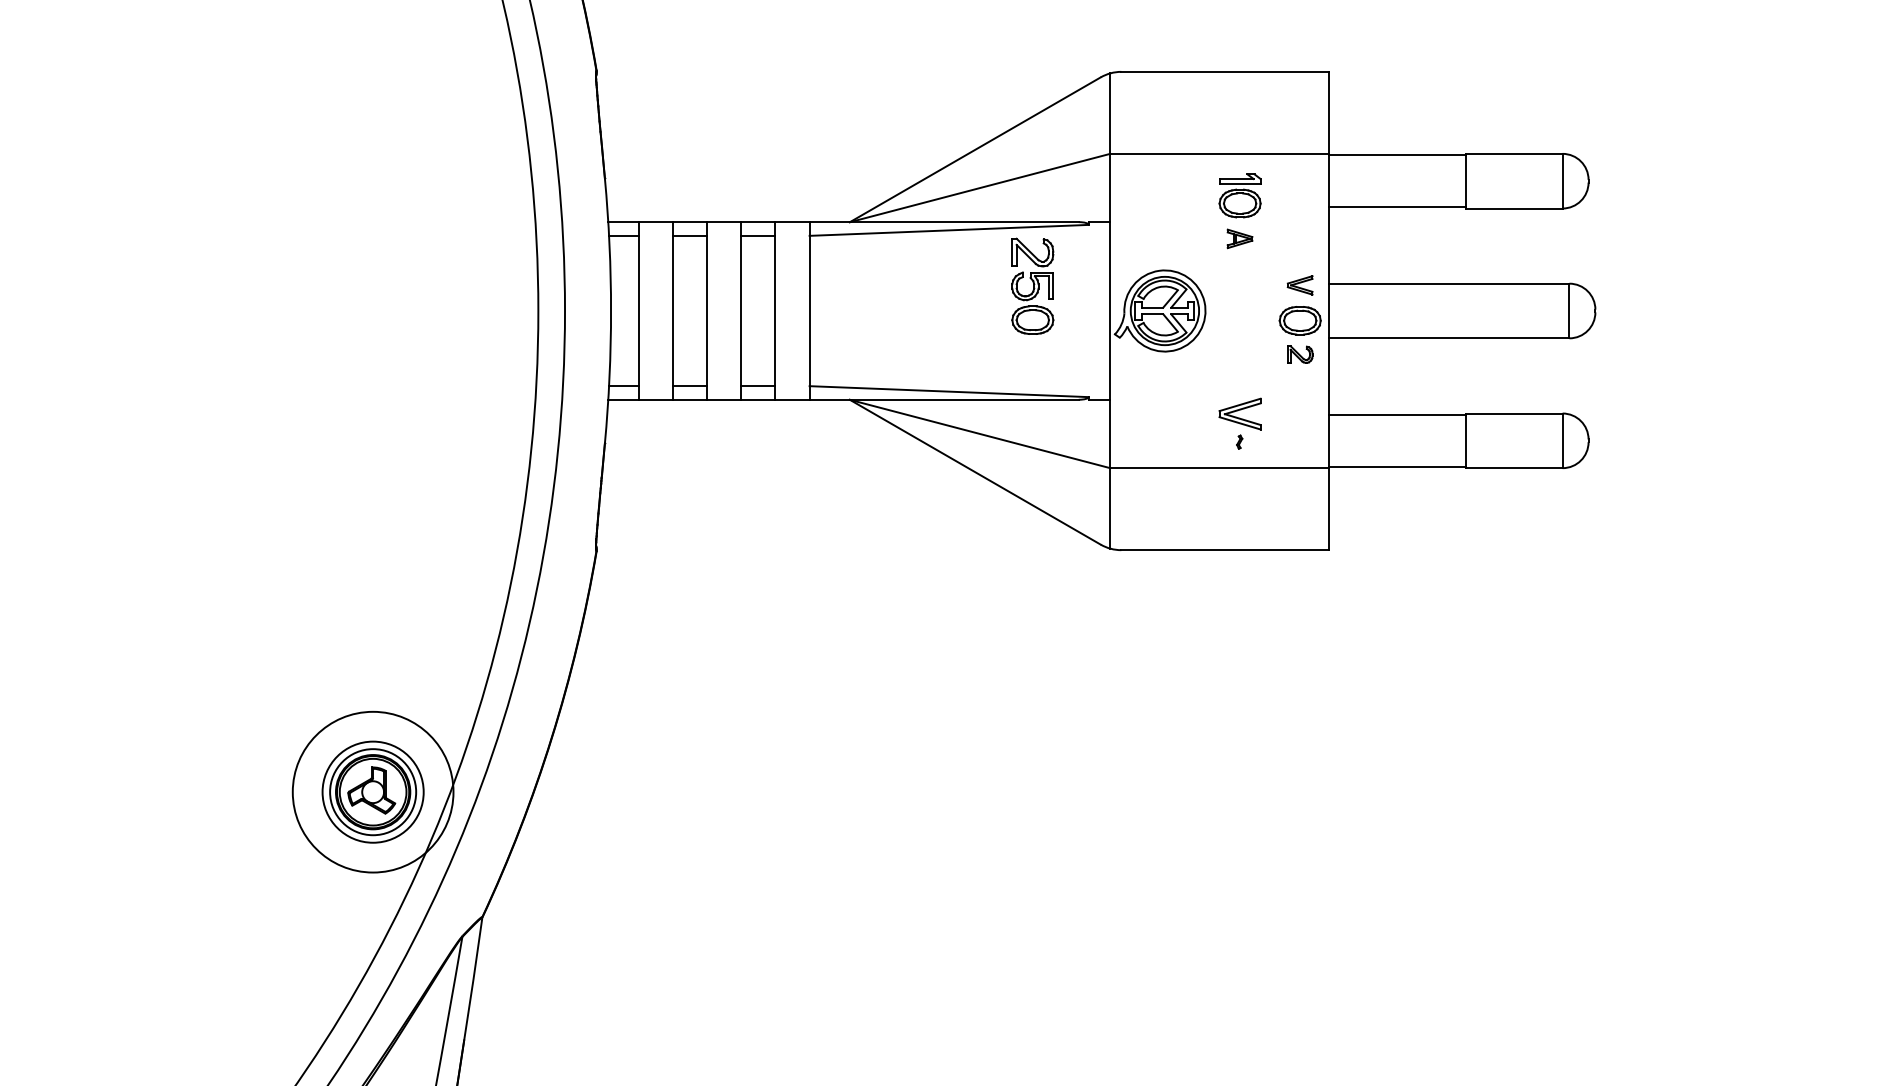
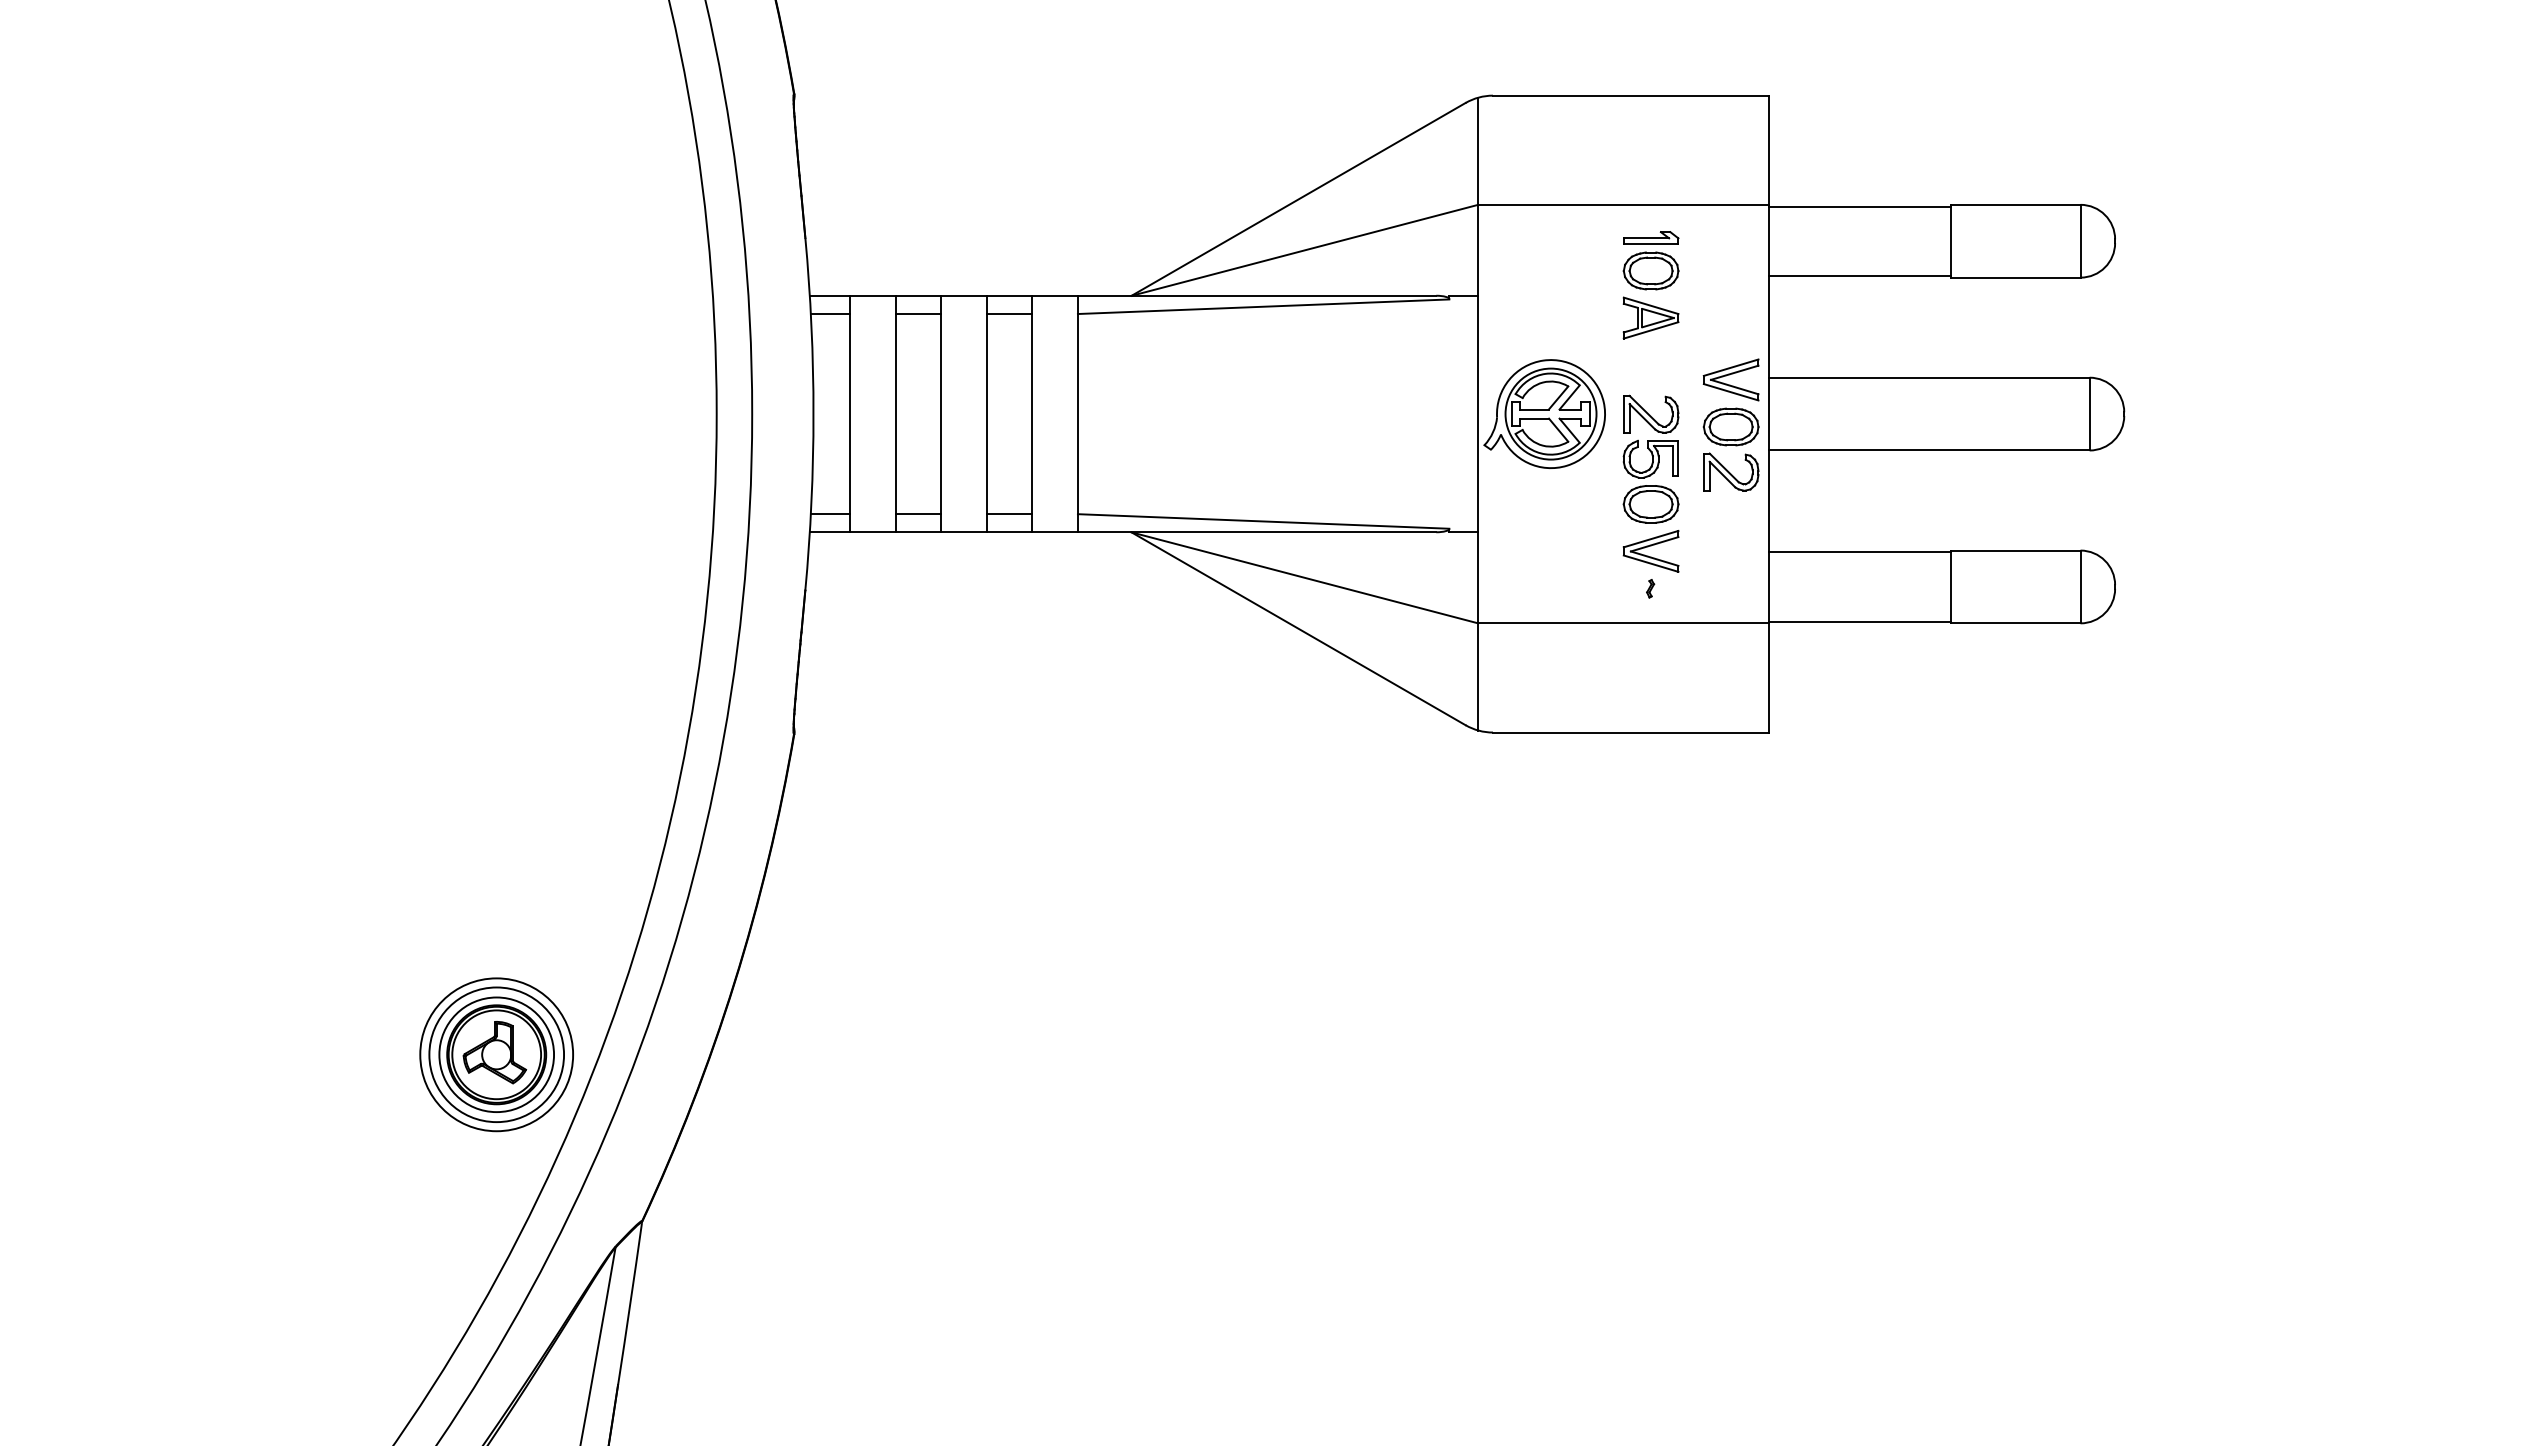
part: (1239, 238) -> (1650, 317), size x1.67
part: (1032, 285) -> (1650, 458), moved
part: (1299, 285) -> (1730, 379), size x1.67
part: (1300, 354) -> (1731, 471), size x1.67
circle: (372, 791) -> (496, 1054), size x0.71

